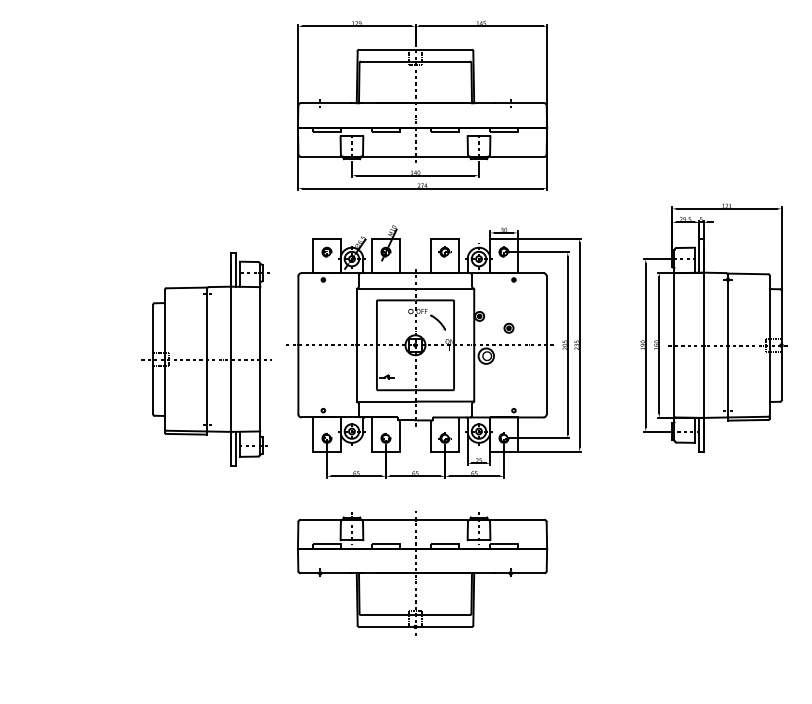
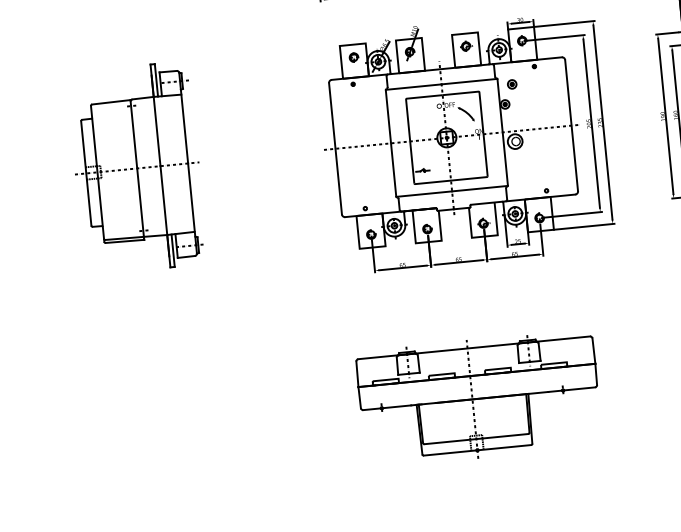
part: (508, 327) -> (511, 83), moved
part: (206, 359) -> (136, 168), moved
part: (422, 573) -> (479, 398), moved

